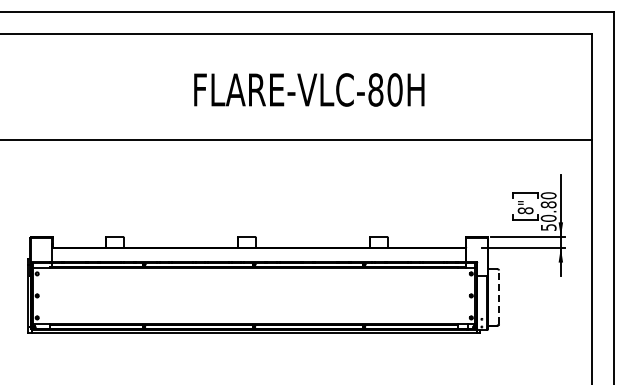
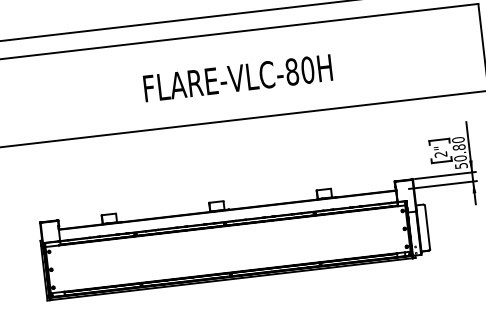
text: (309, 89) -> (238, 77), moved
text: (525, 210) -> (440, 154), 8" -> 2"
line: (499, 297) -> (427, 227), dashed -> solid

